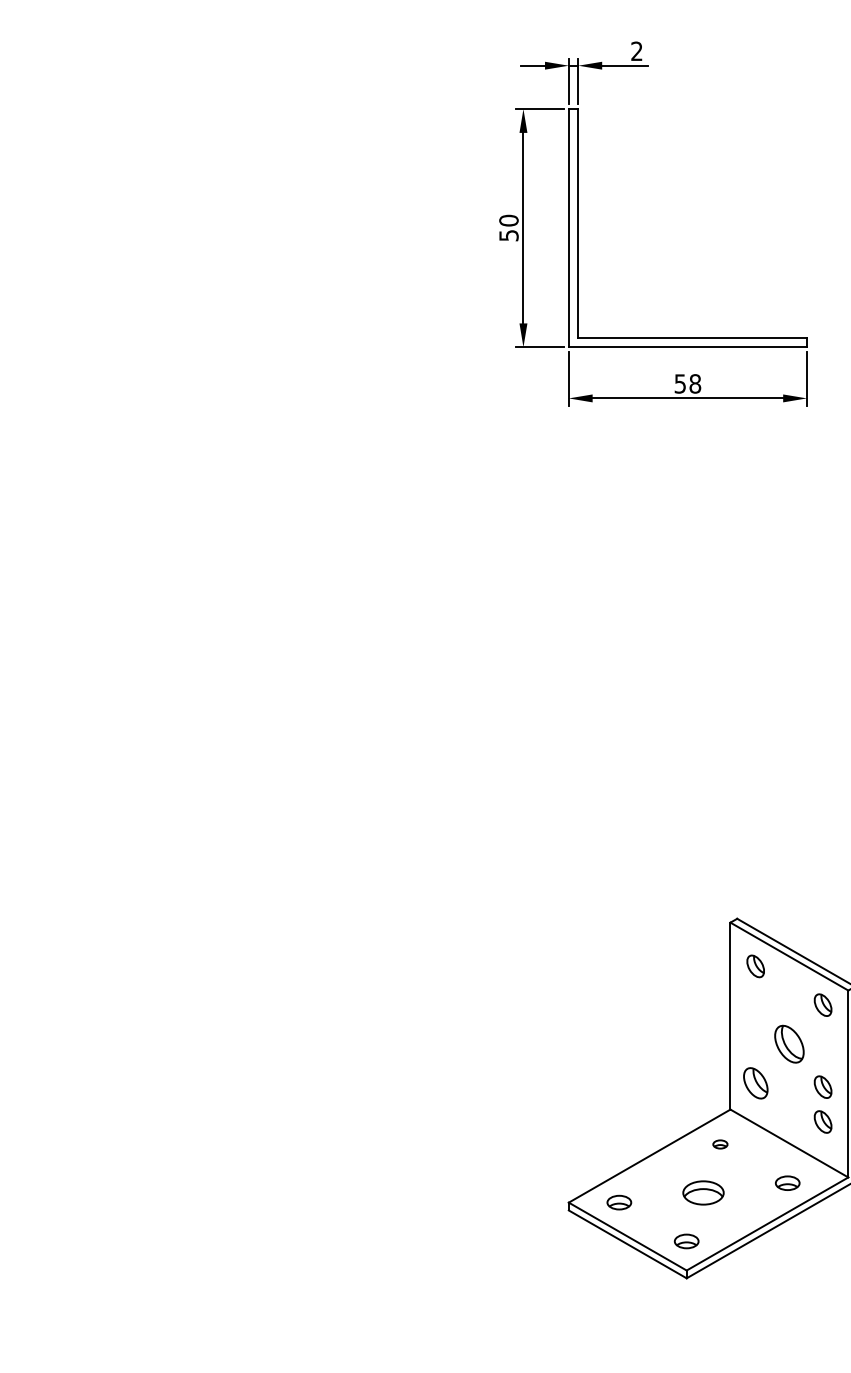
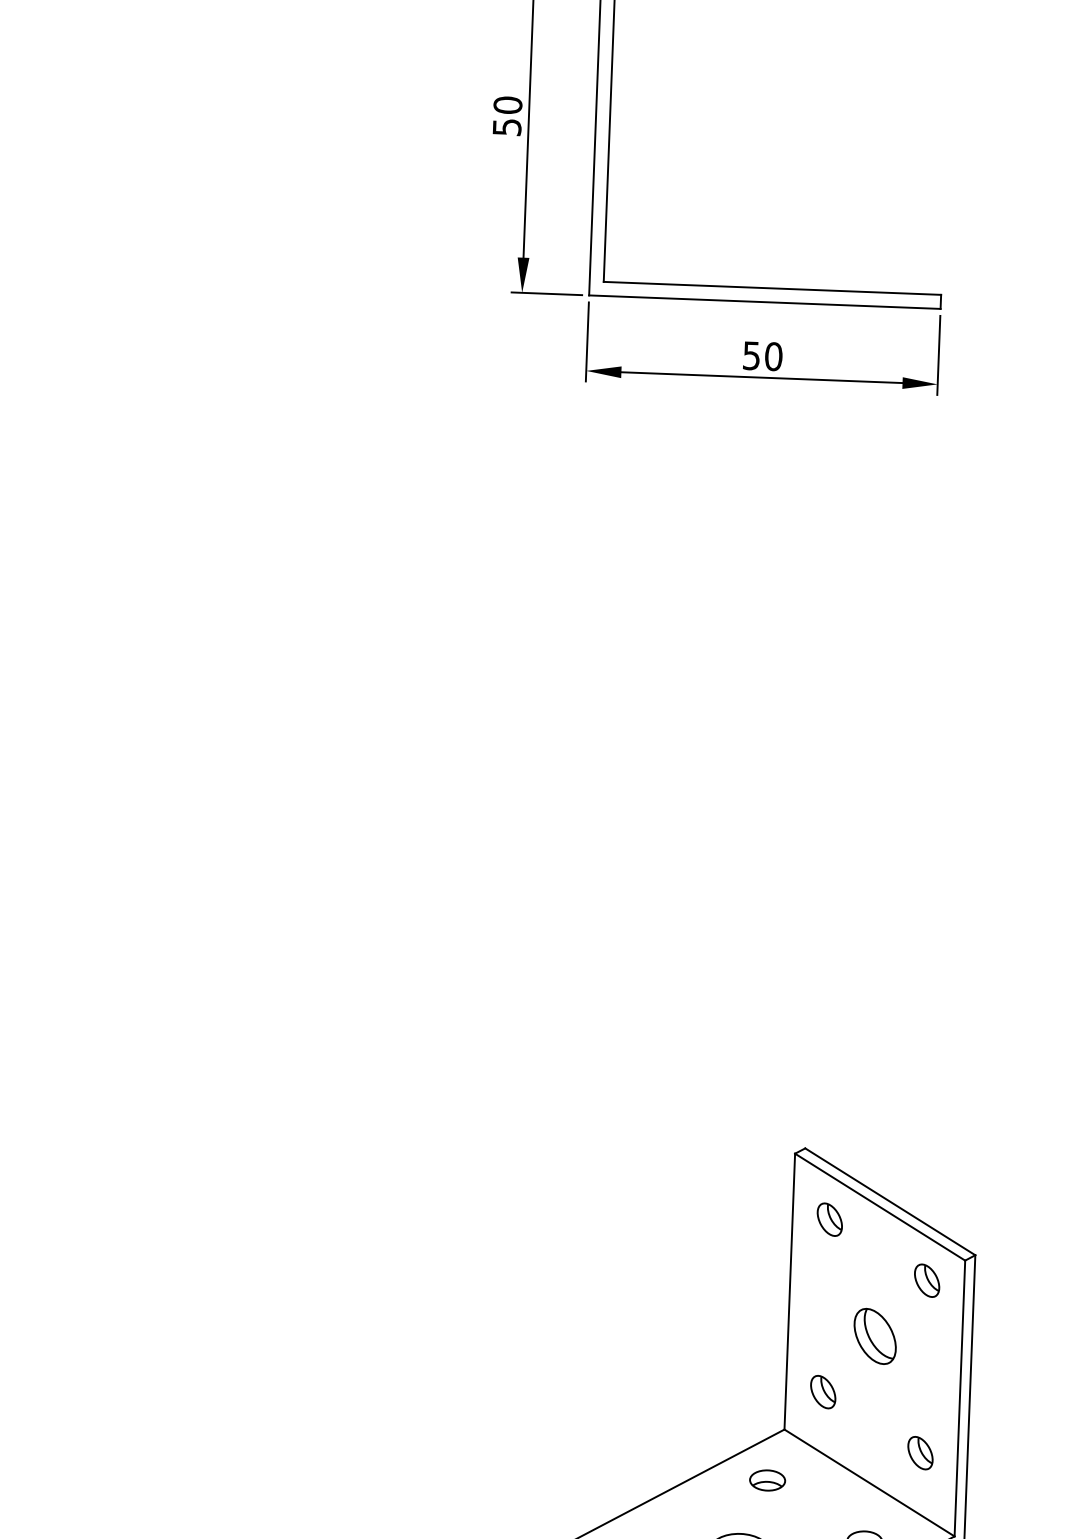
text: (695, 383) -> (774, 356), 58 -> 50
part: (755, 1082) -> (822, 1391), size x0.71
part: (822, 1086) -> (921, 1400), removed
part: (720, 1144) -> (767, 1480), size x1.67

